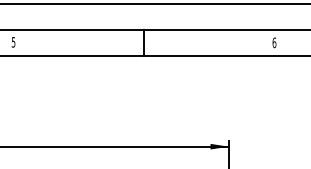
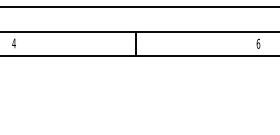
text: (13, 42) -> (14, 43), 5 -> 4

